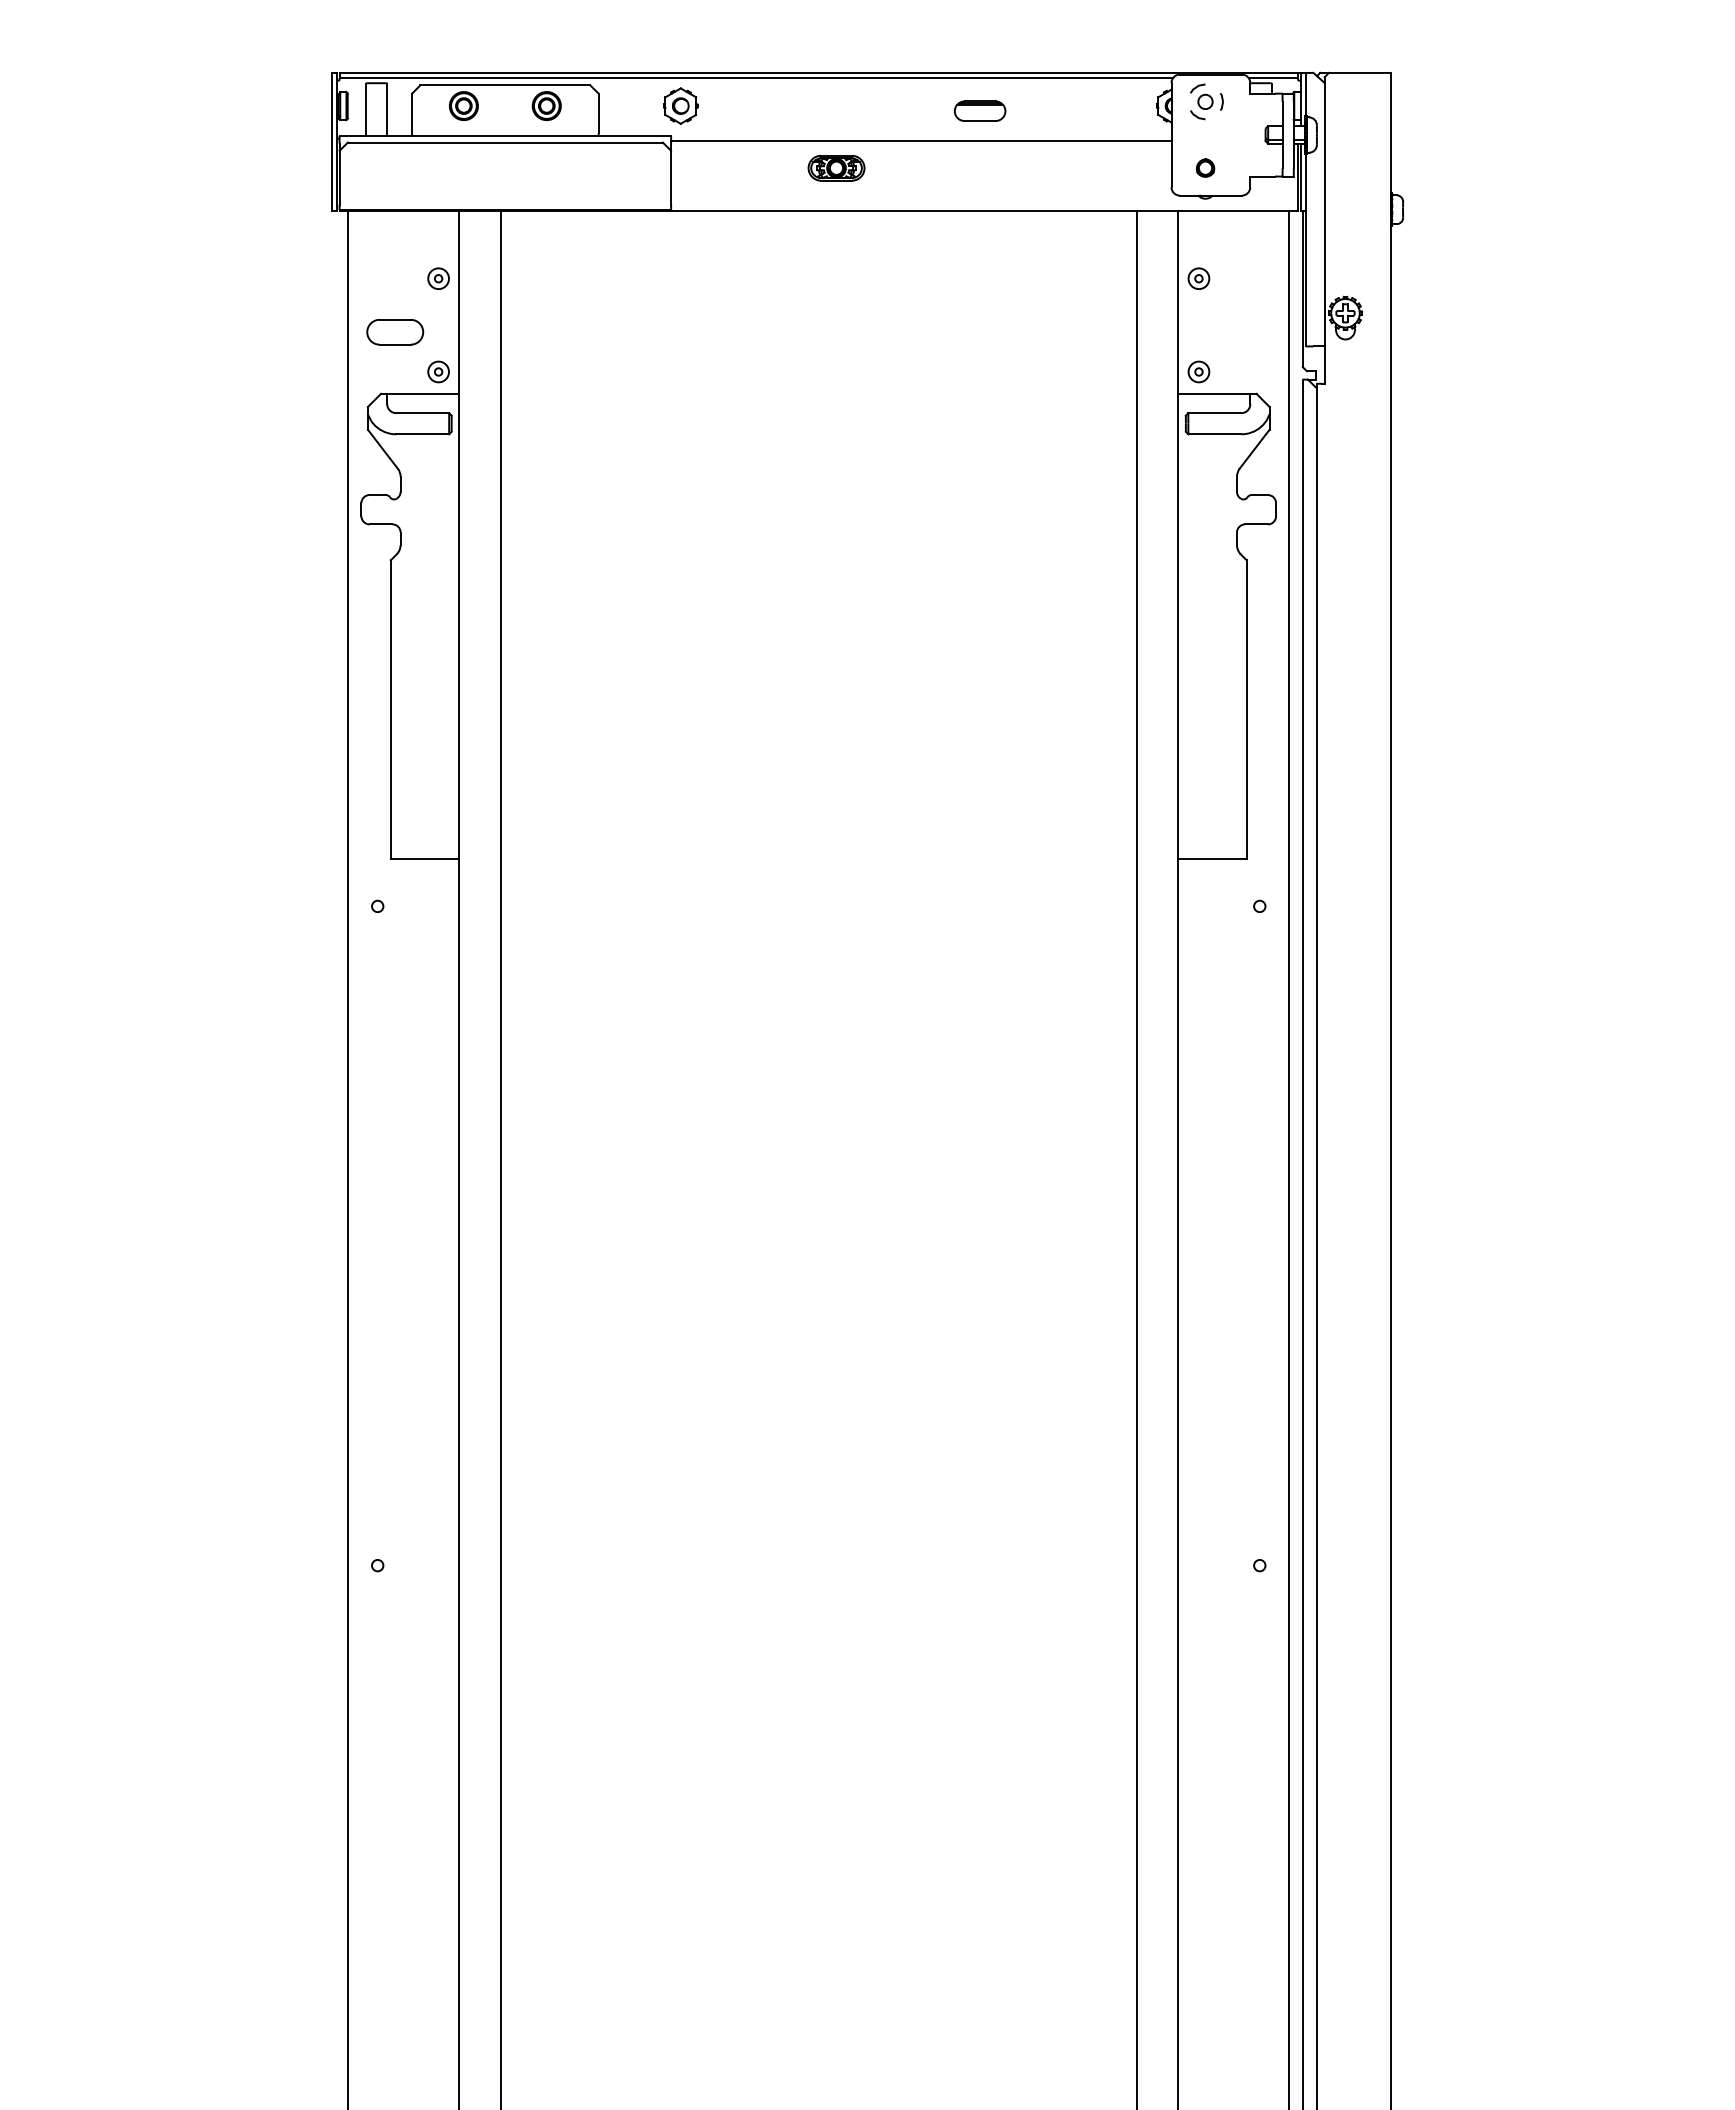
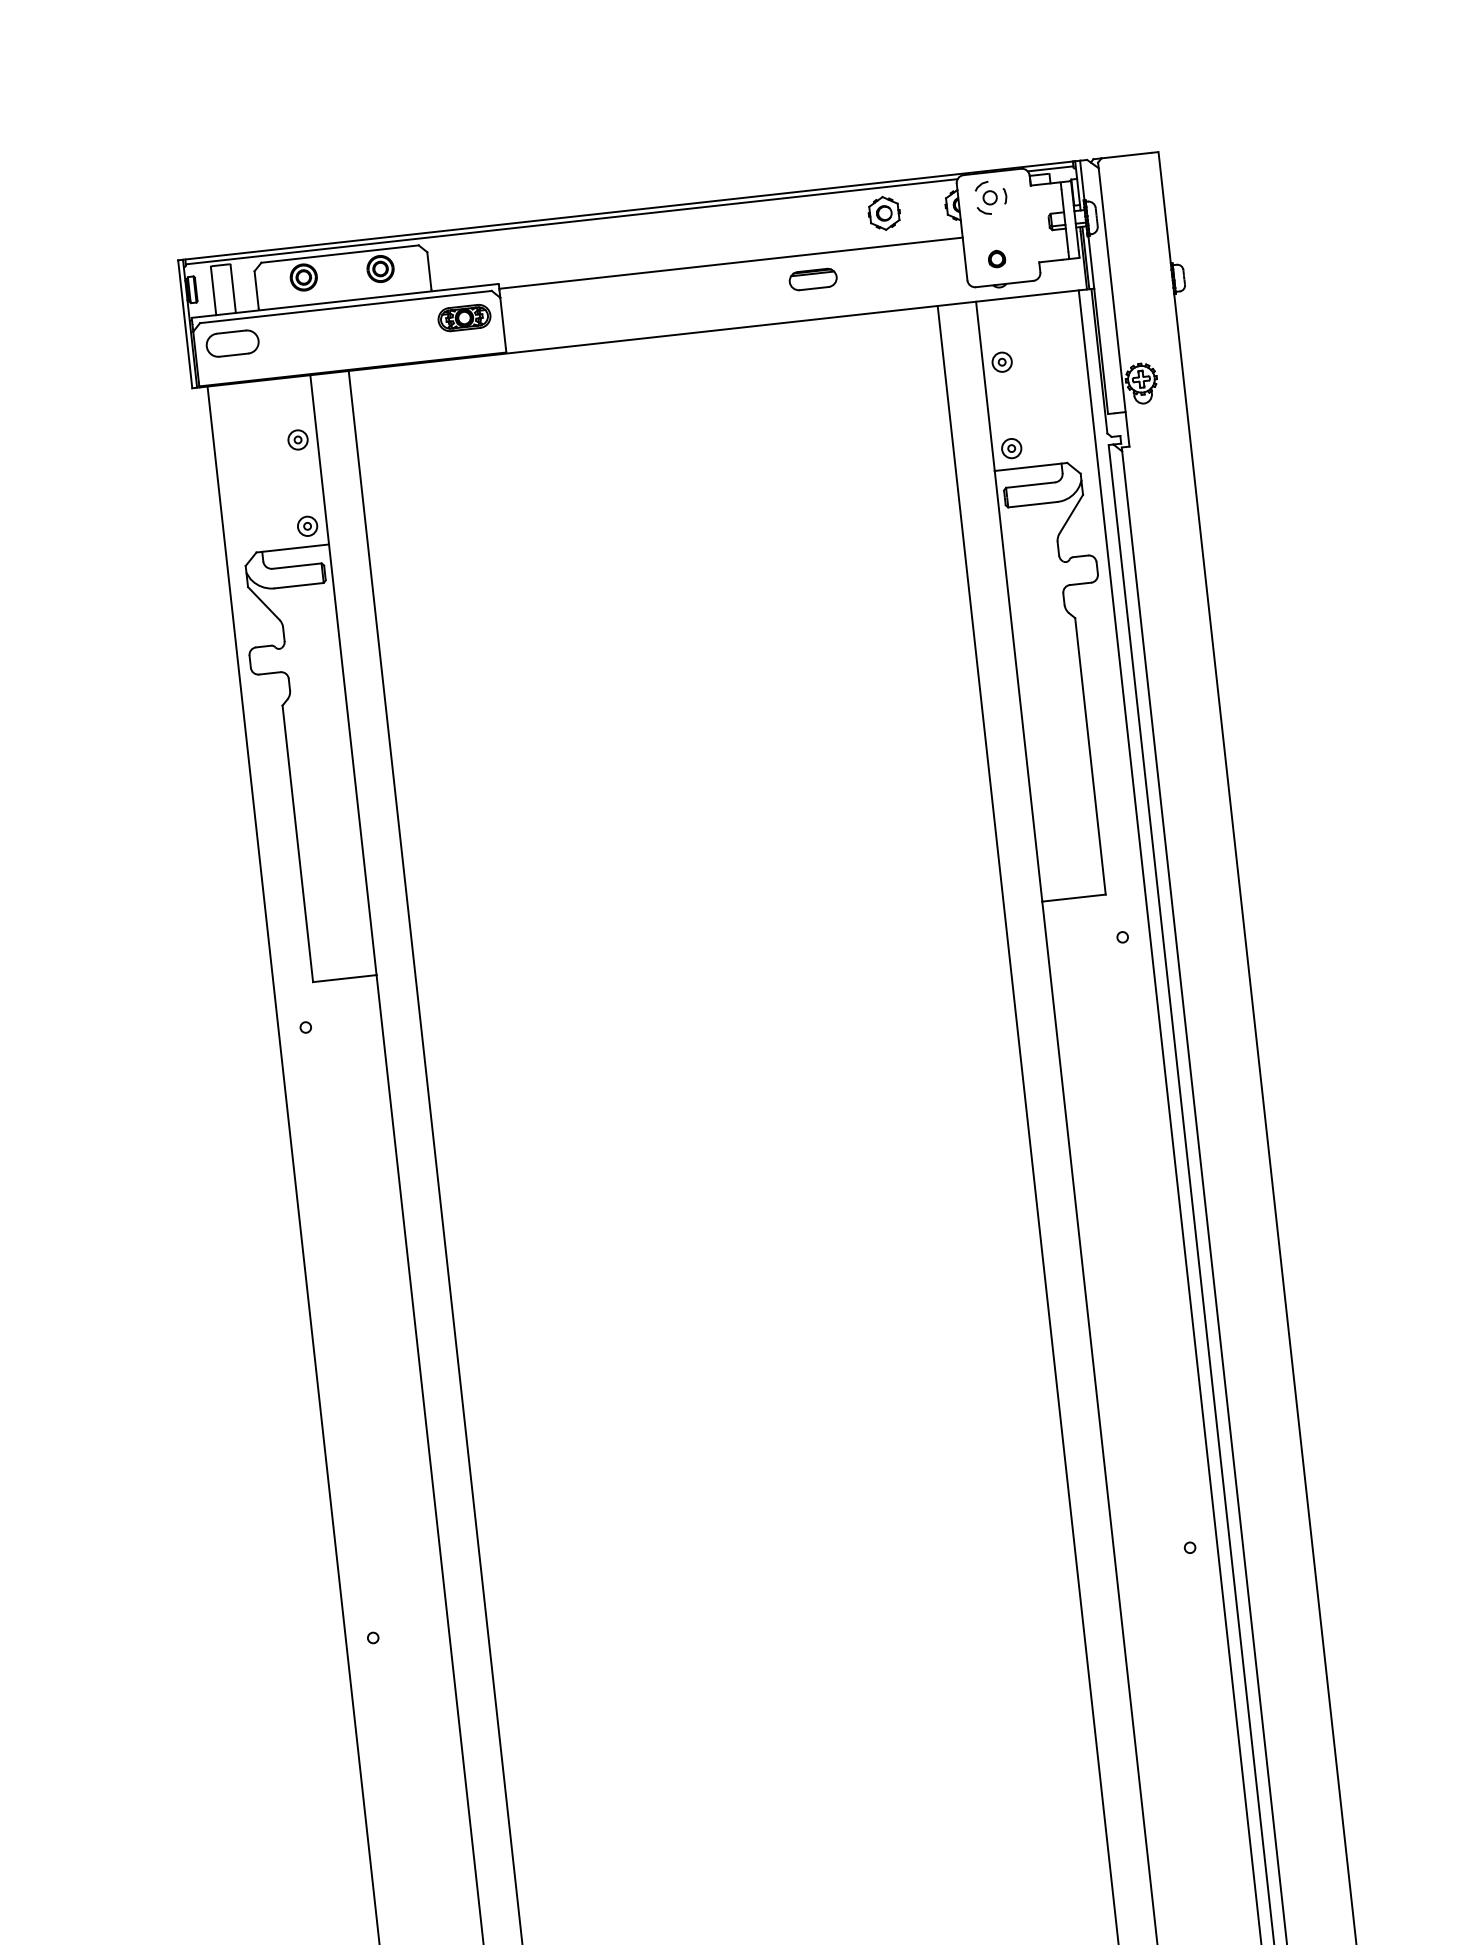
part: (680, 105) -> (884, 212), moved
part: (979, 110) -> (812, 278), moved
part: (836, 167) -> (464, 317), moved
part: (395, 331) -> (232, 342), moved

